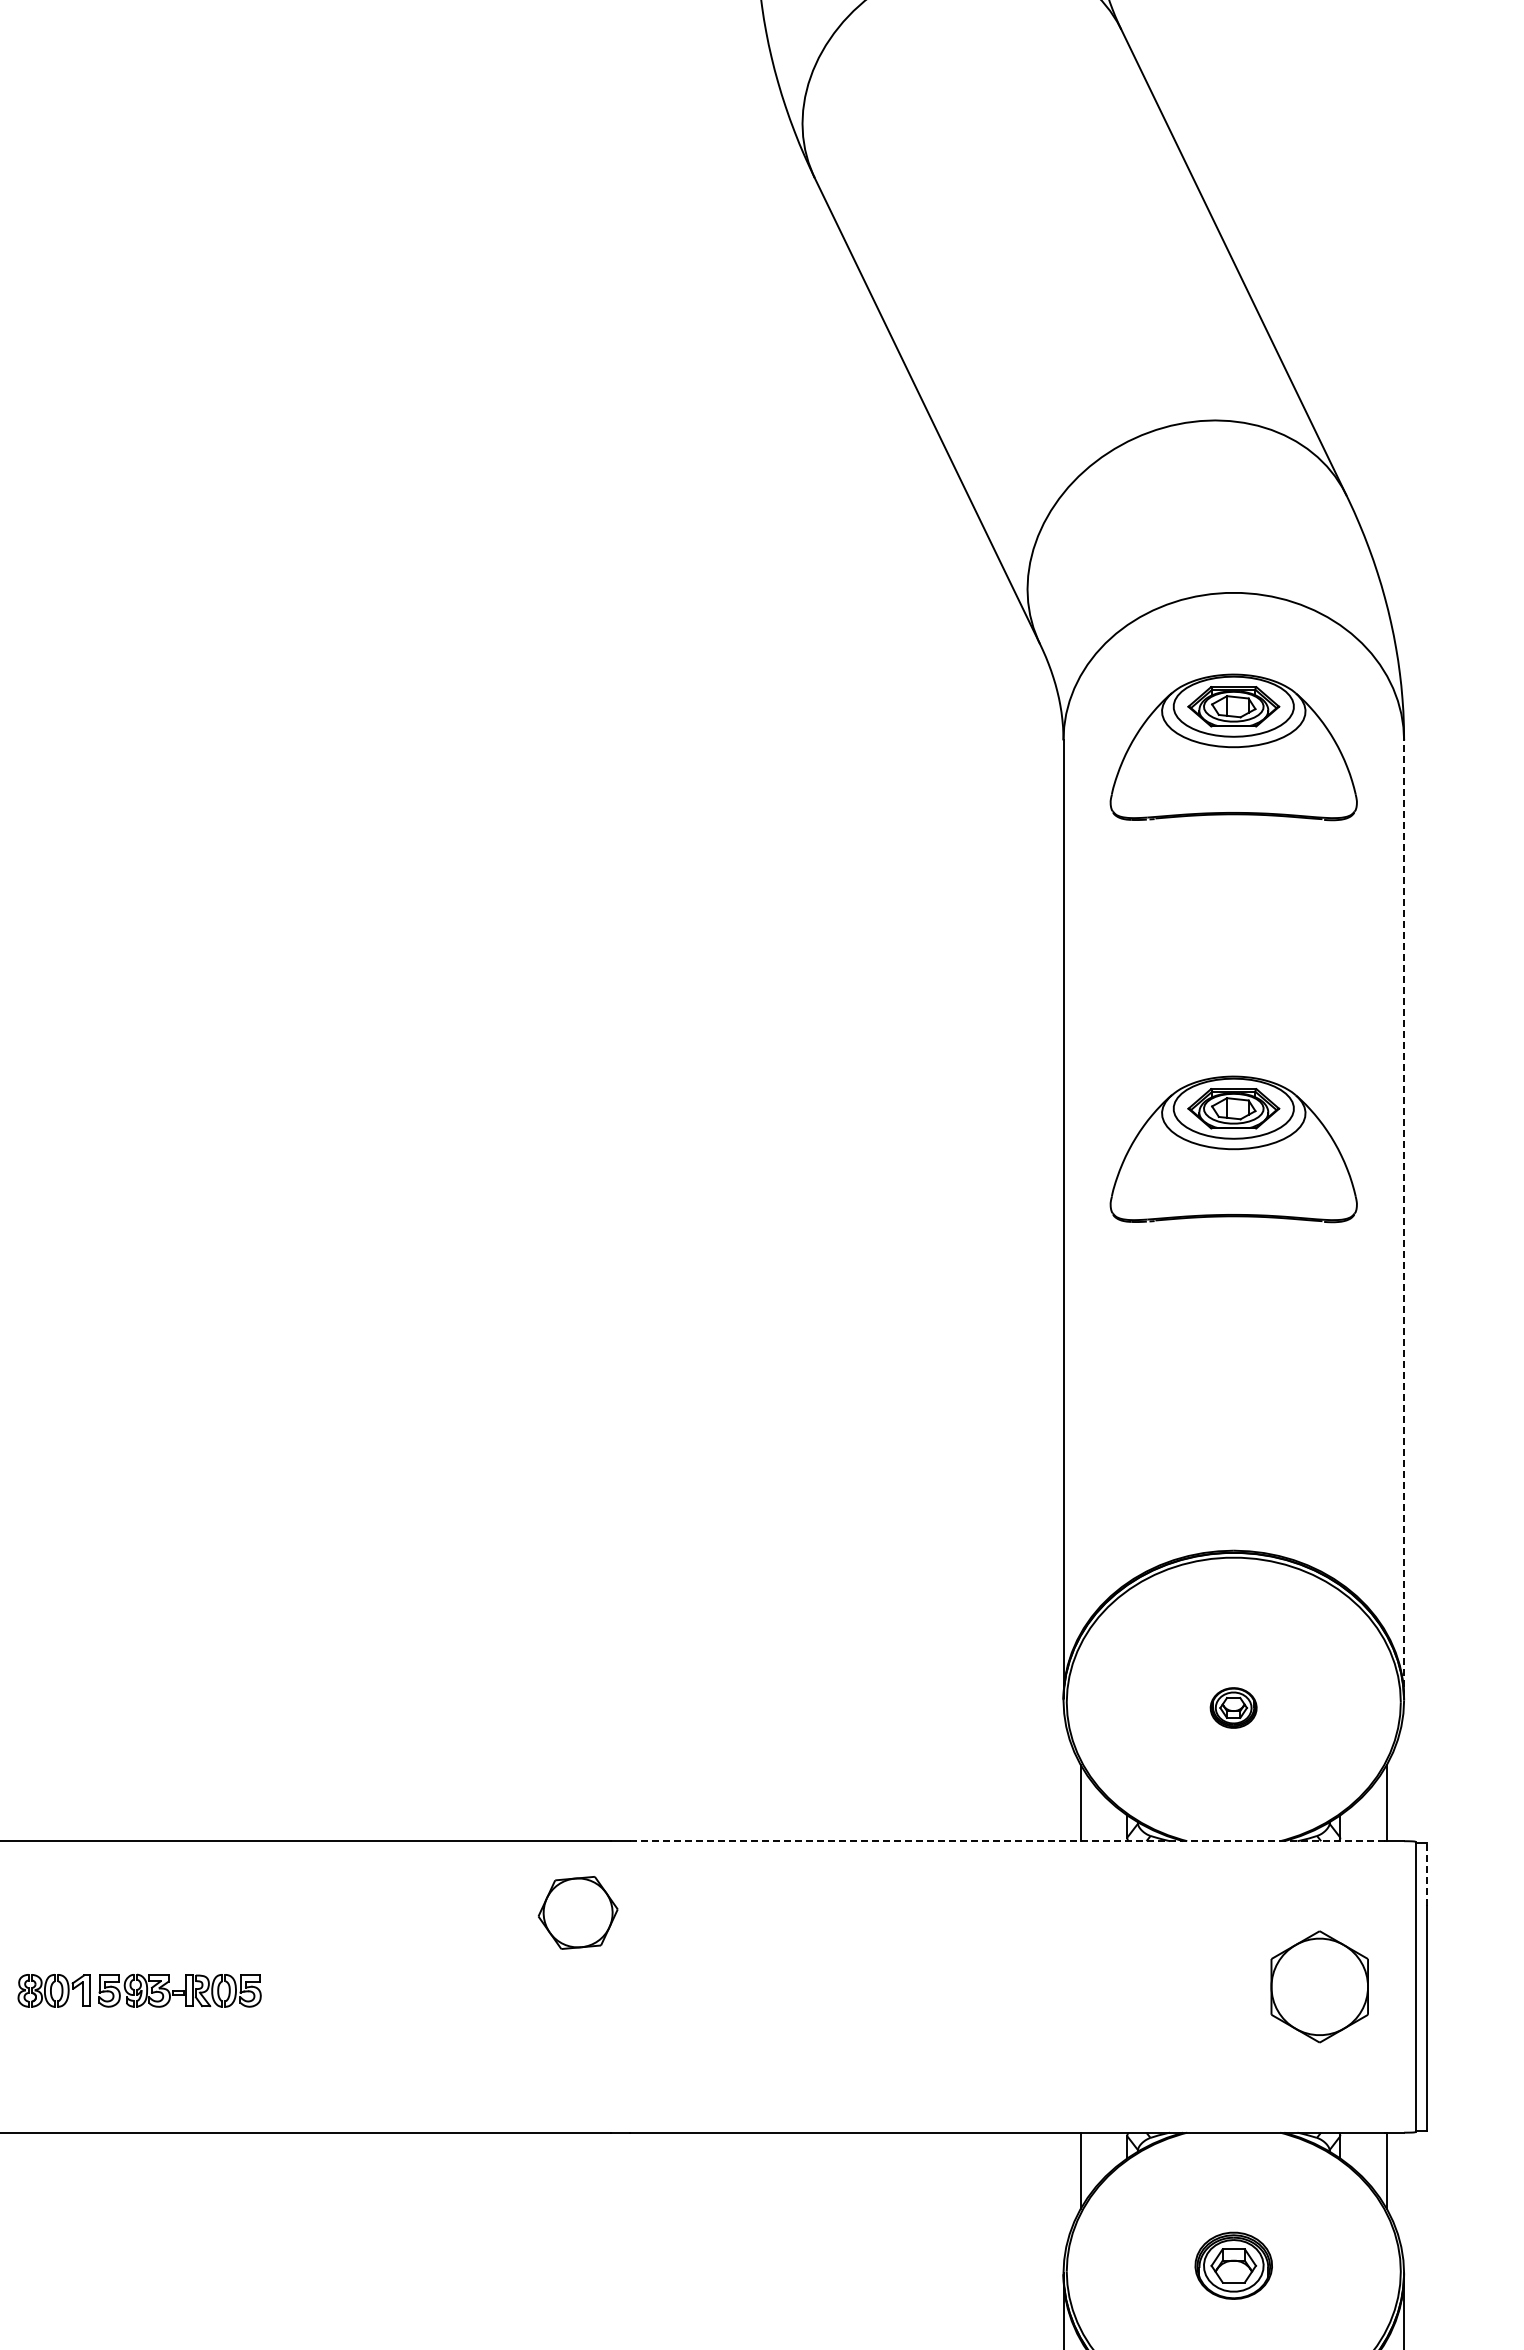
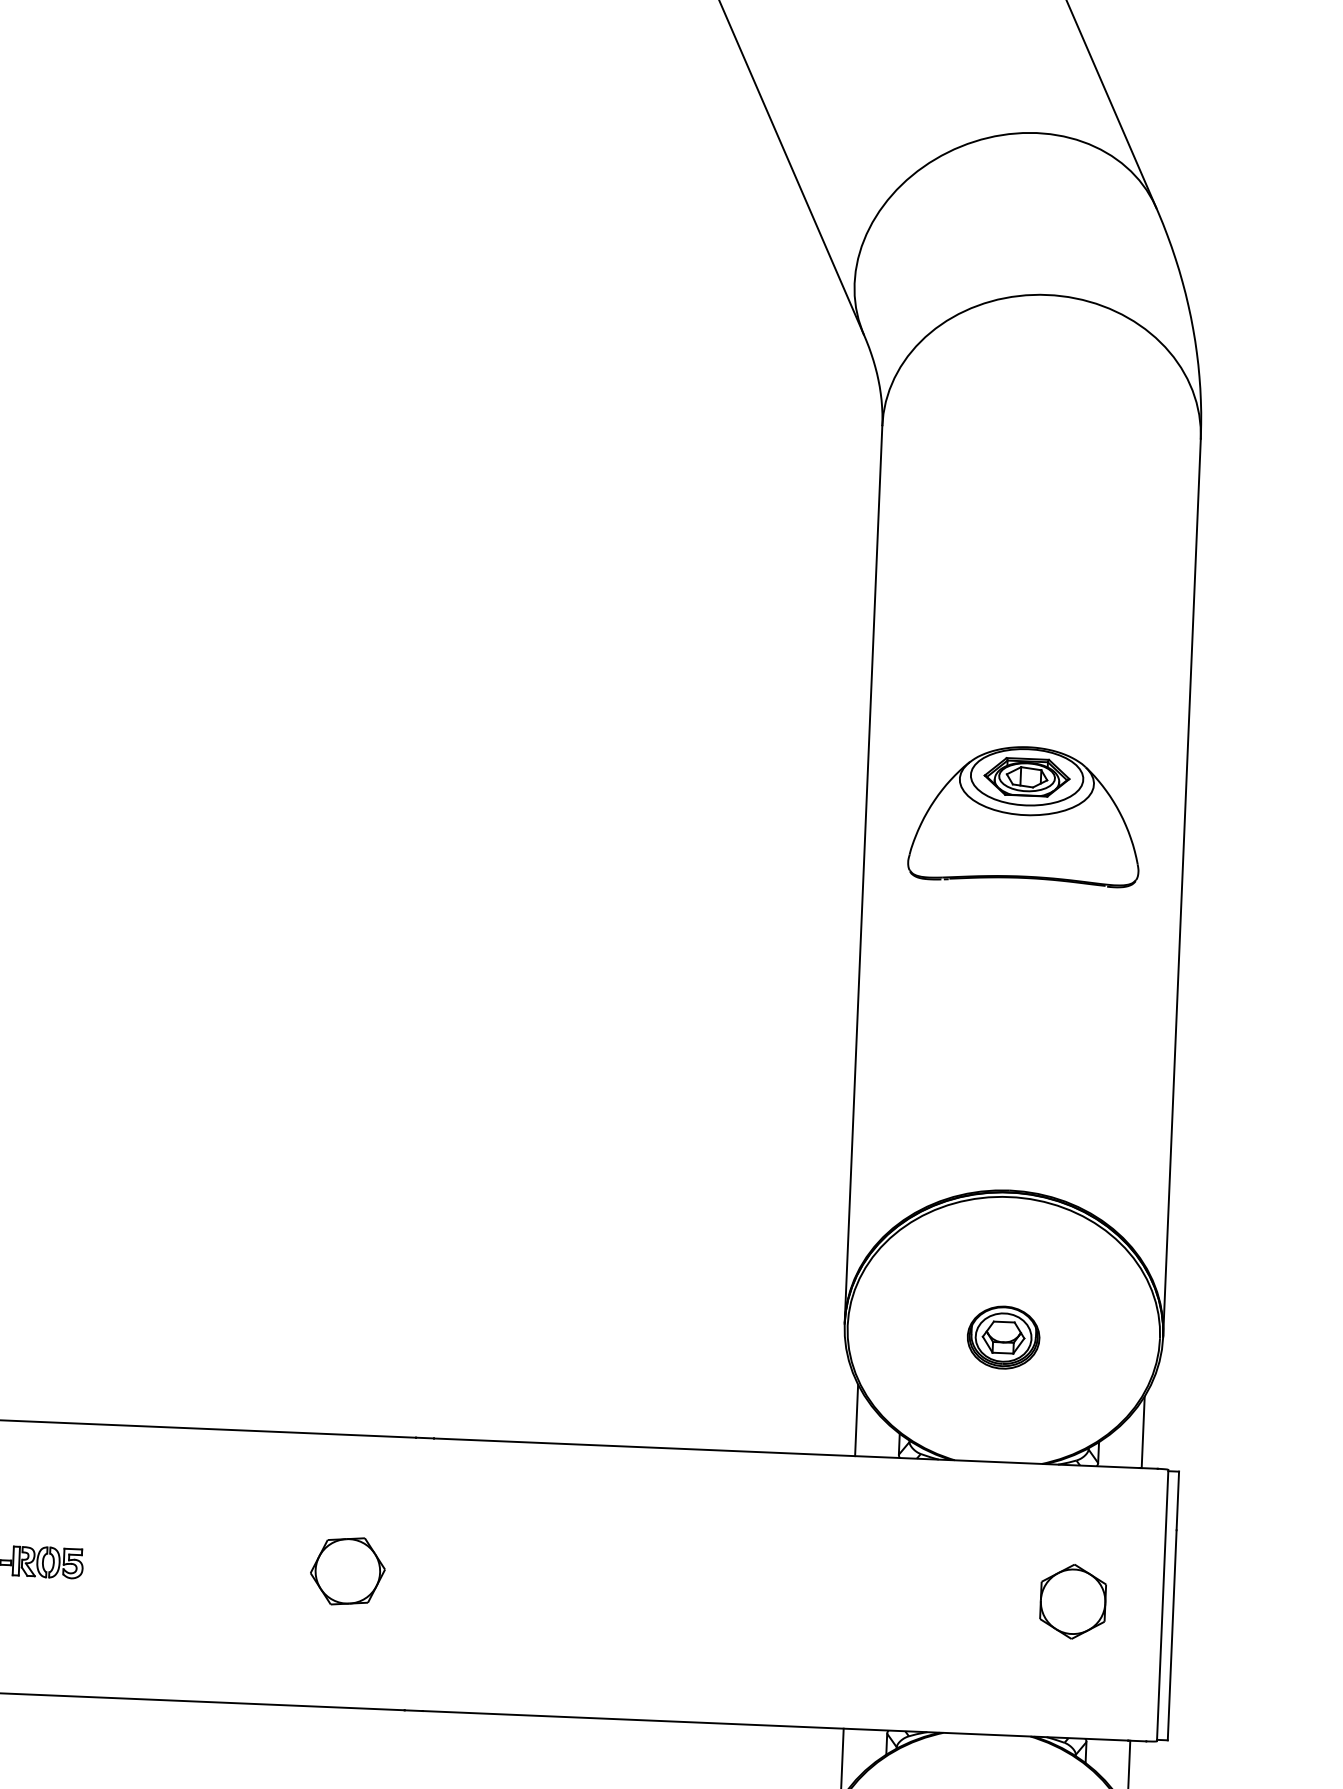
part: (1233, 747) -> (1040, 439), removed
line: (1404, 1219) -> (1182, 887), dashed -> solid
part: (1233, 1707) -> (1003, 1337), size x1.67
line: (1007, 1841) -> (786, 1453), dashed -> solid
line: (1427, 1874) -> (1178, 1500), dashed -> solid
part: (577, 1912) -> (347, 1570), moved
part: (1319, 1986) -> (1072, 1601), size x0.71

